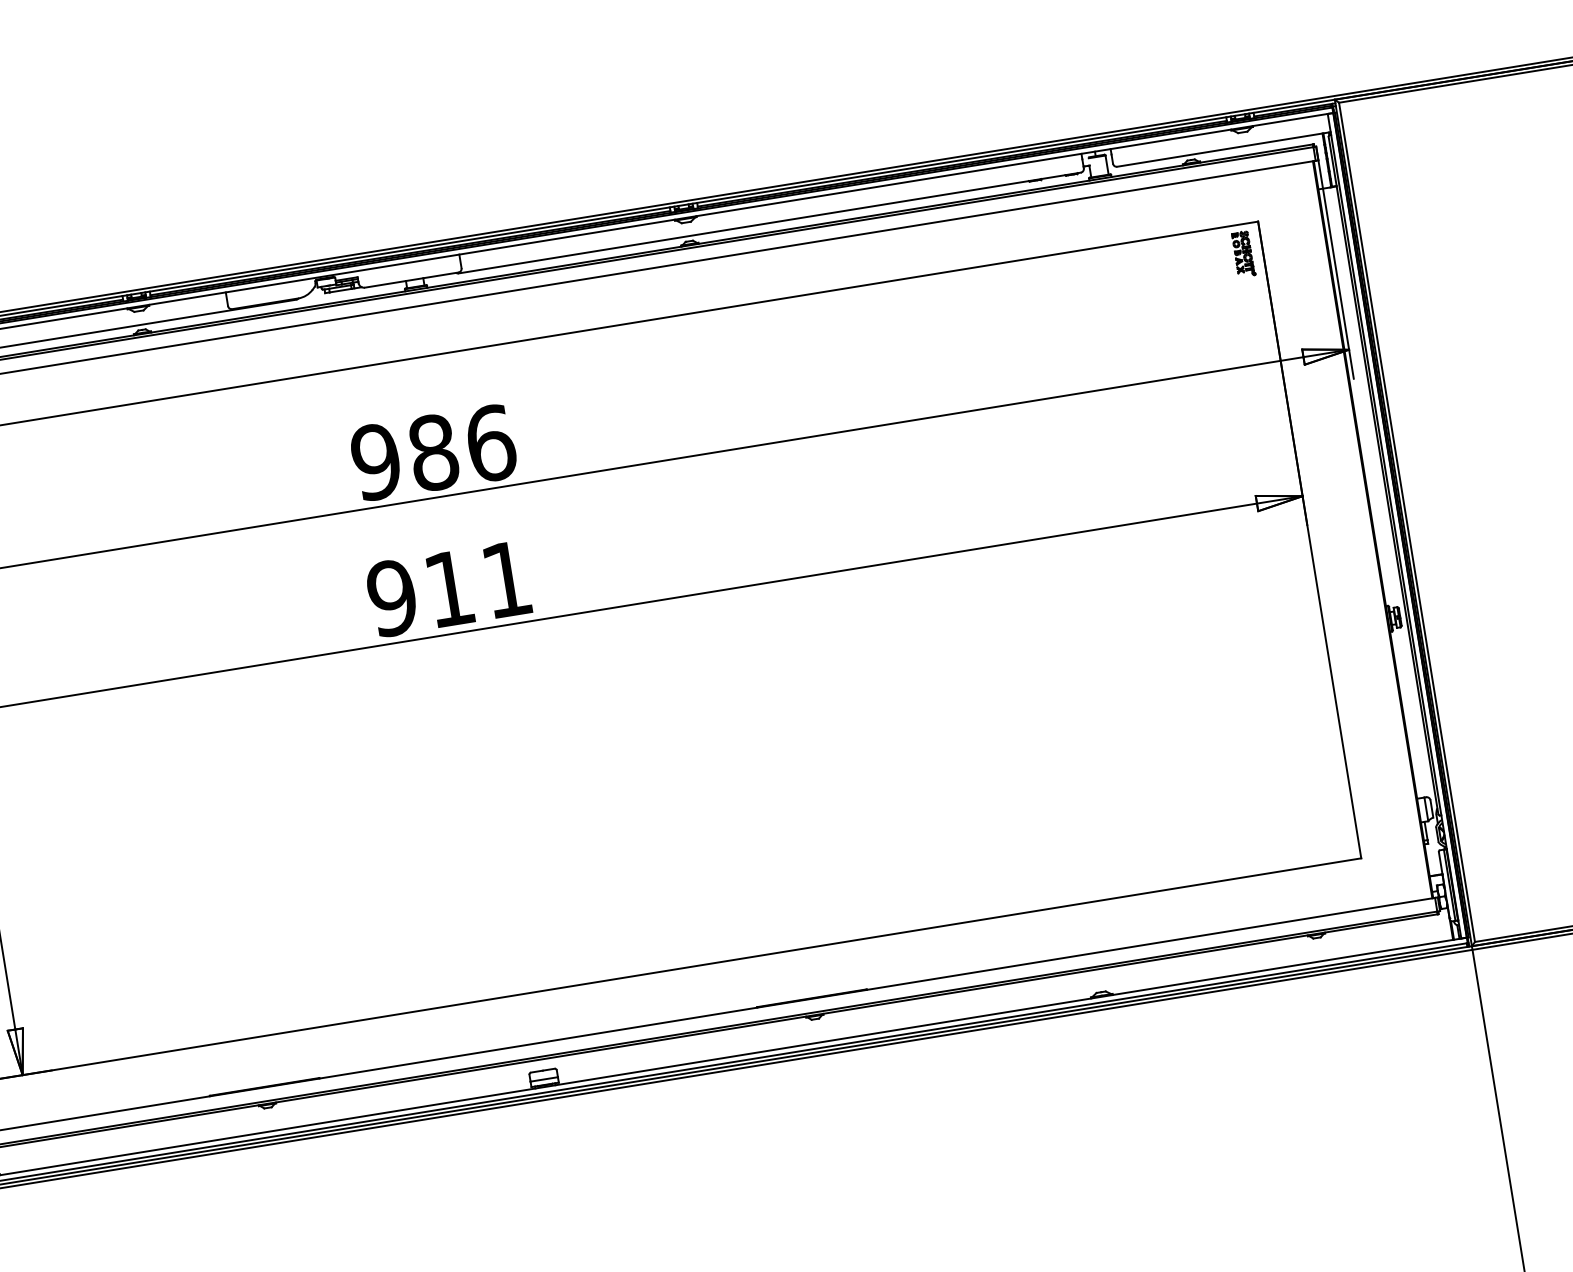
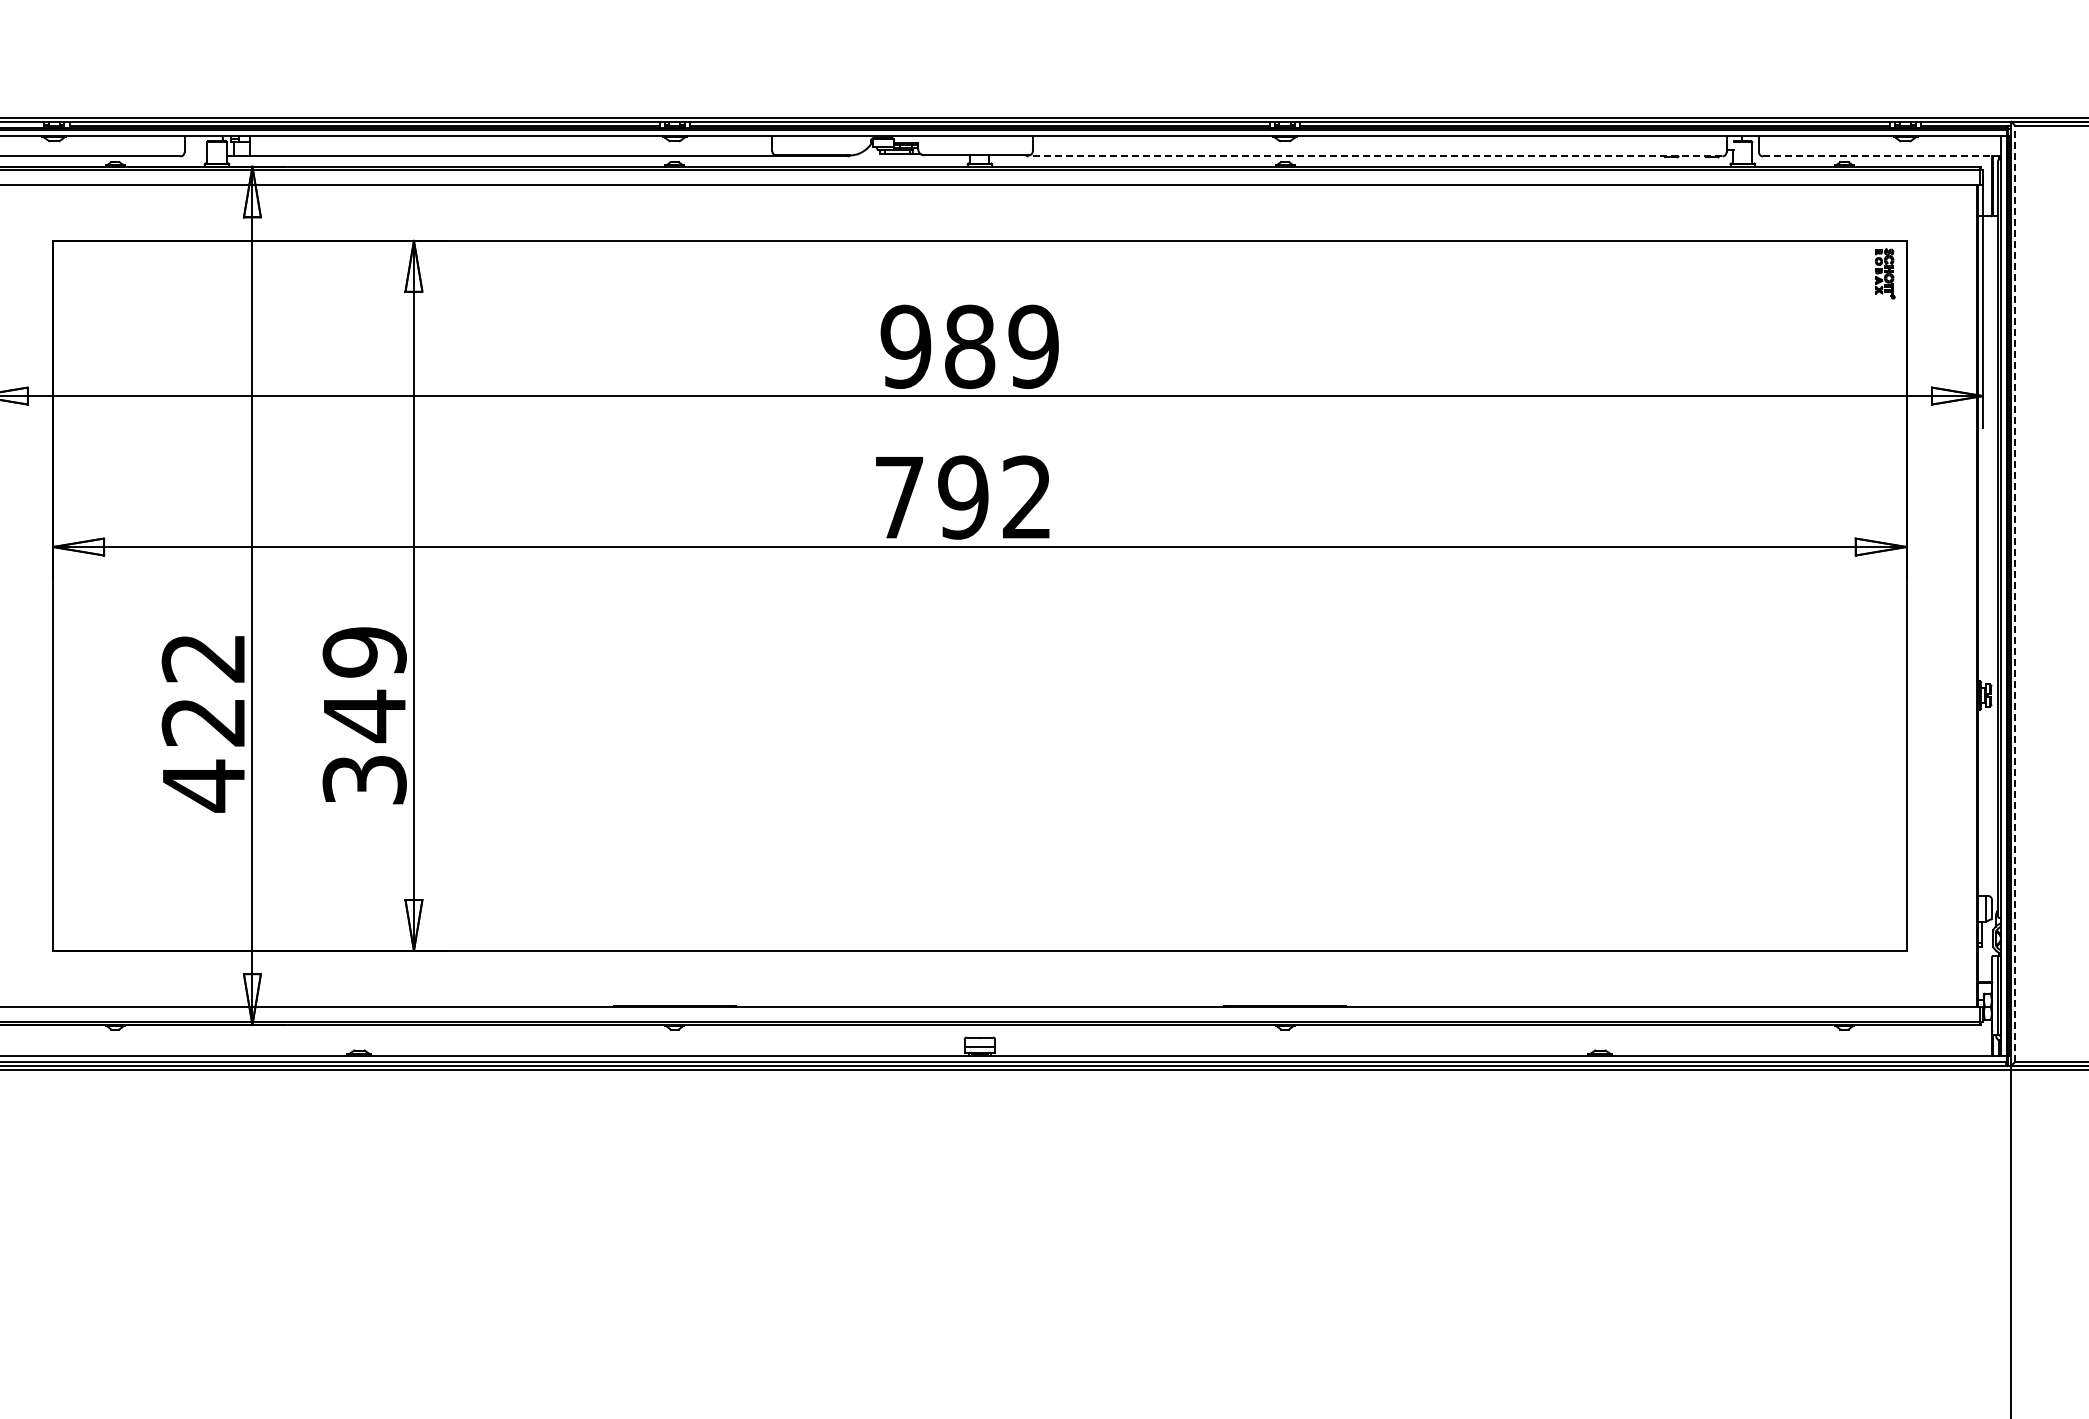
line: (1223, 149) -> (1881, 156), solid -> dashed
line: (769, 223) -> (1375, 156), solid -> dashed
text: (490, 443) -> (1033, 346), 986 -> 989
line: (1407, 522) -> (2015, 593), solid -> dashed
text: (448, 588) -> (962, 497), 911 -> 792

